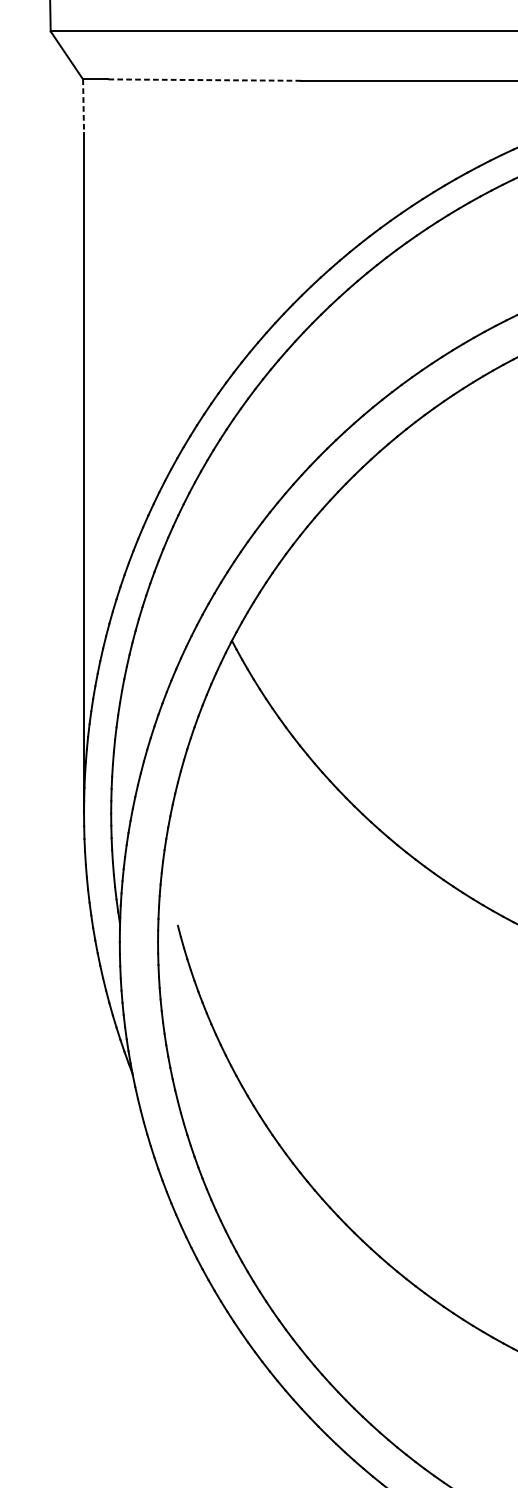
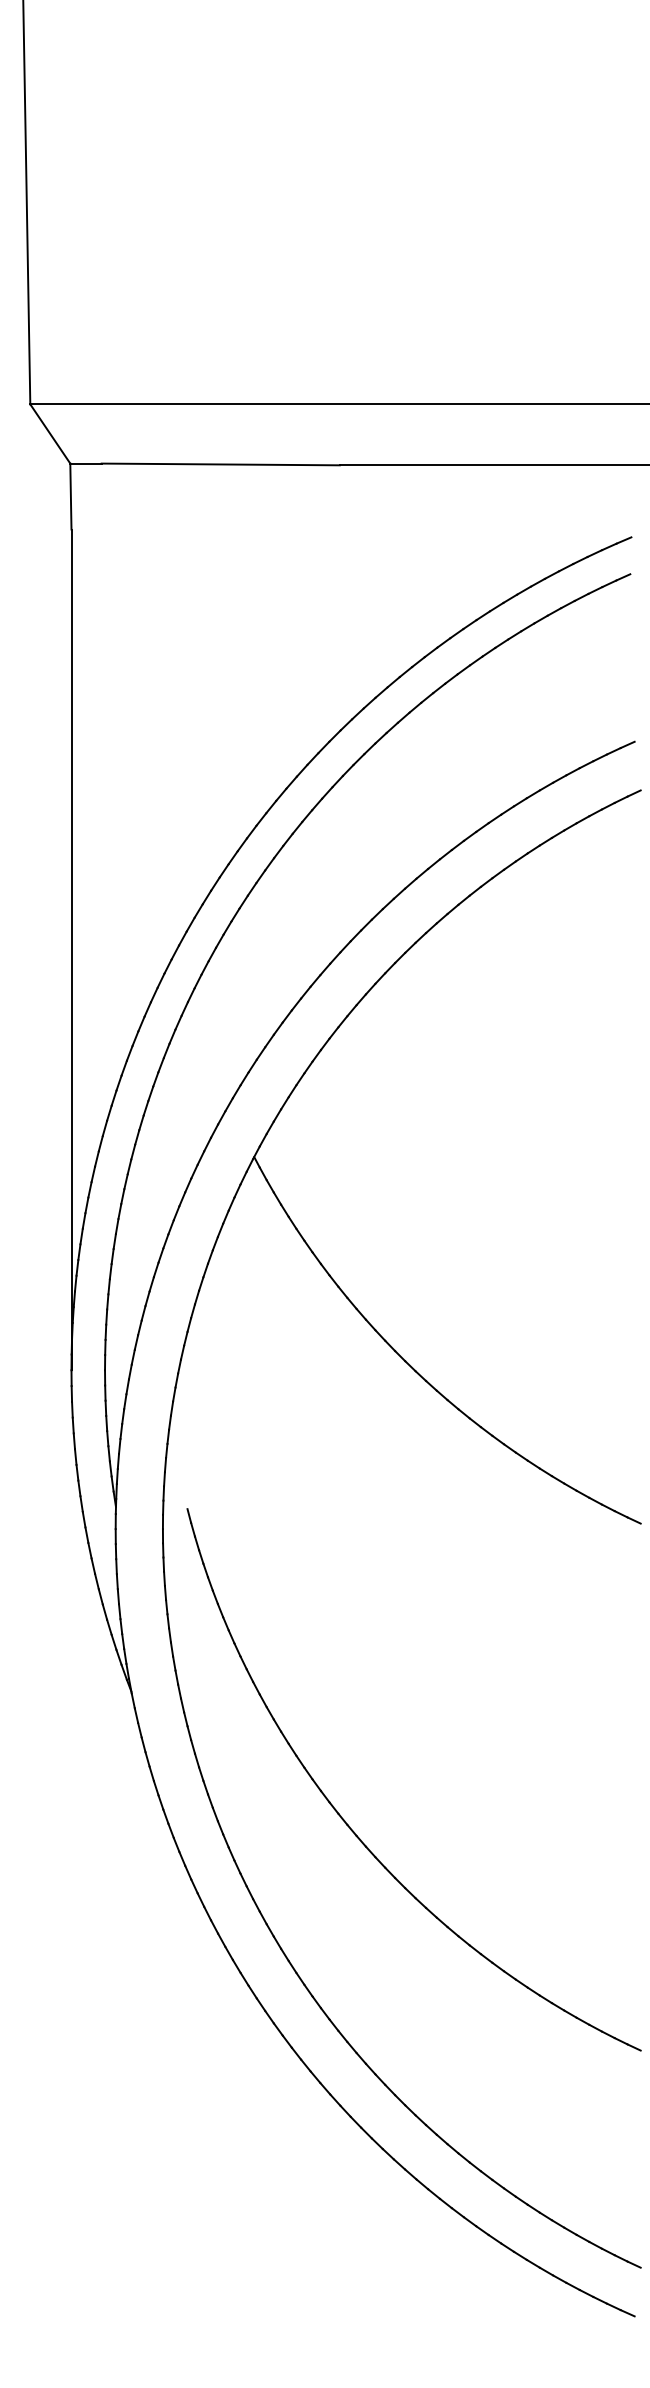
line: (205, 80) -> (221, 464), dashed -> solid
line: (83, 106) -> (70, 496), dashed -> solid

